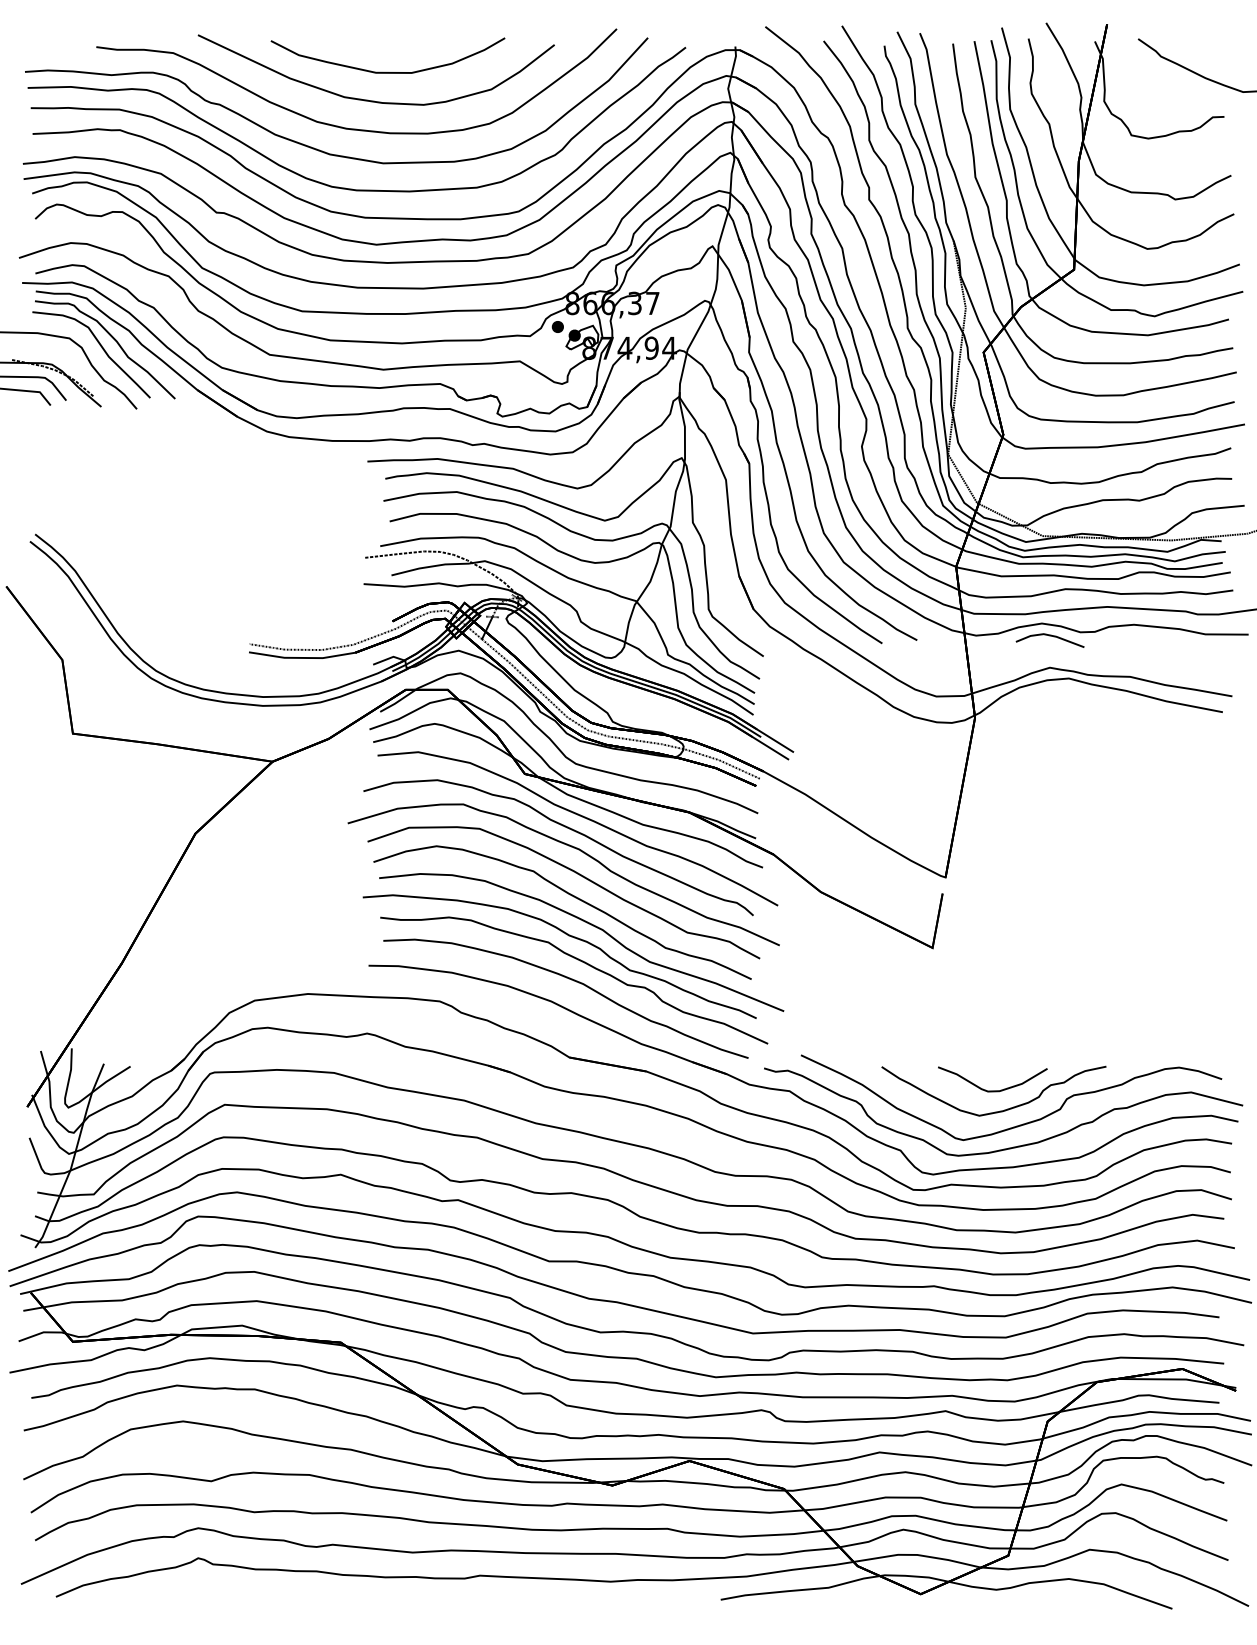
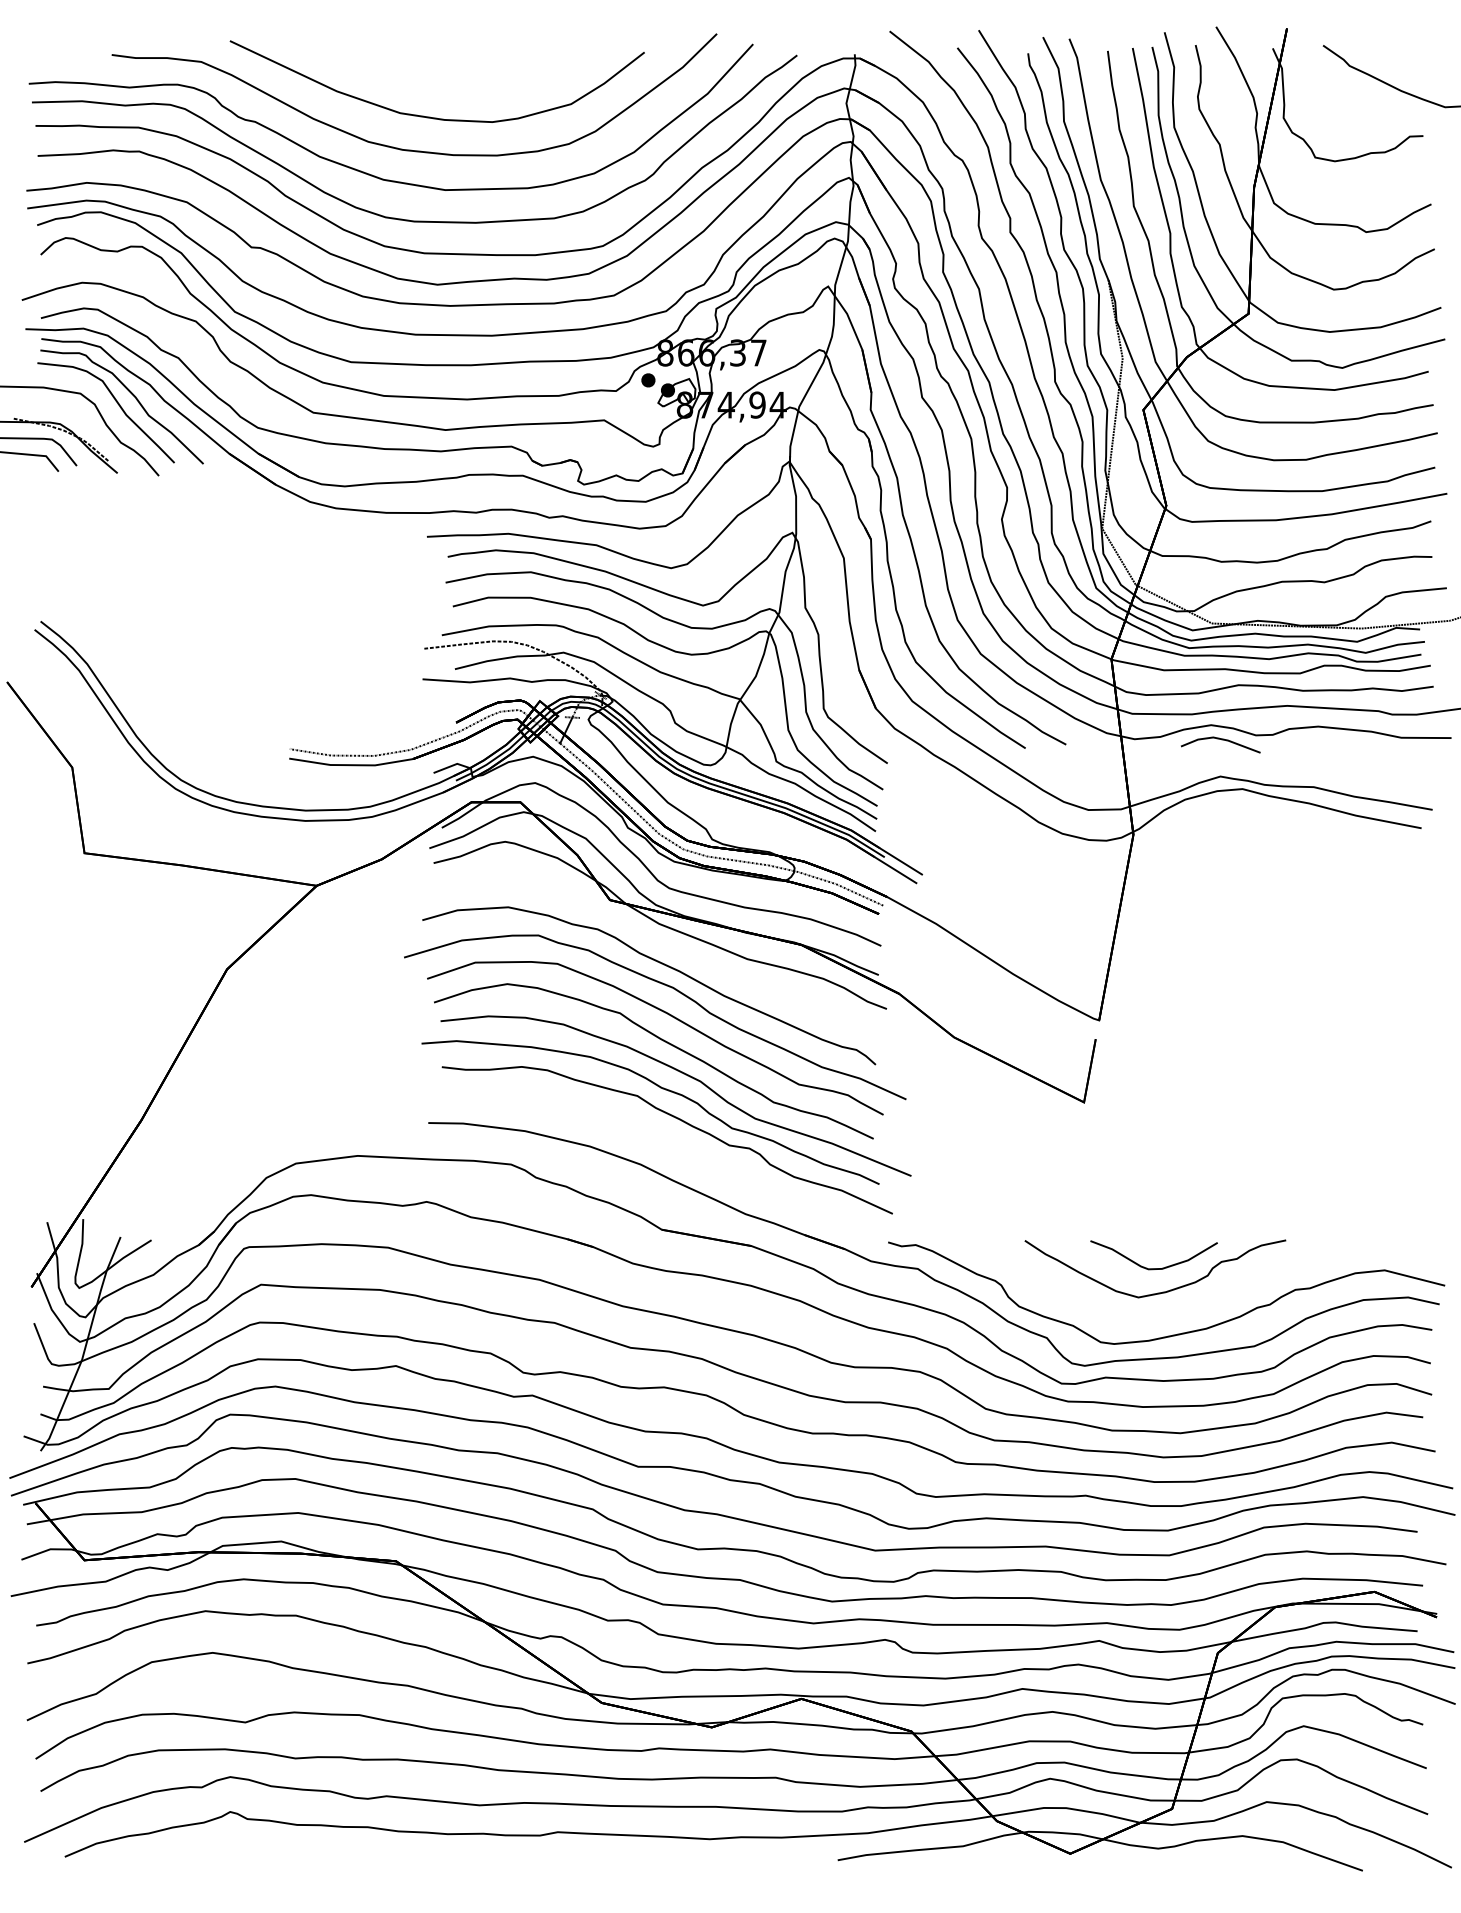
part: (385, 71) -> (447, 83), removed
curve: (582, 817) -> (677, 950), removed
part: (573, 981) -> (666, 1141), removed
part: (1019, 1124) -> (1185, 1307), removed

